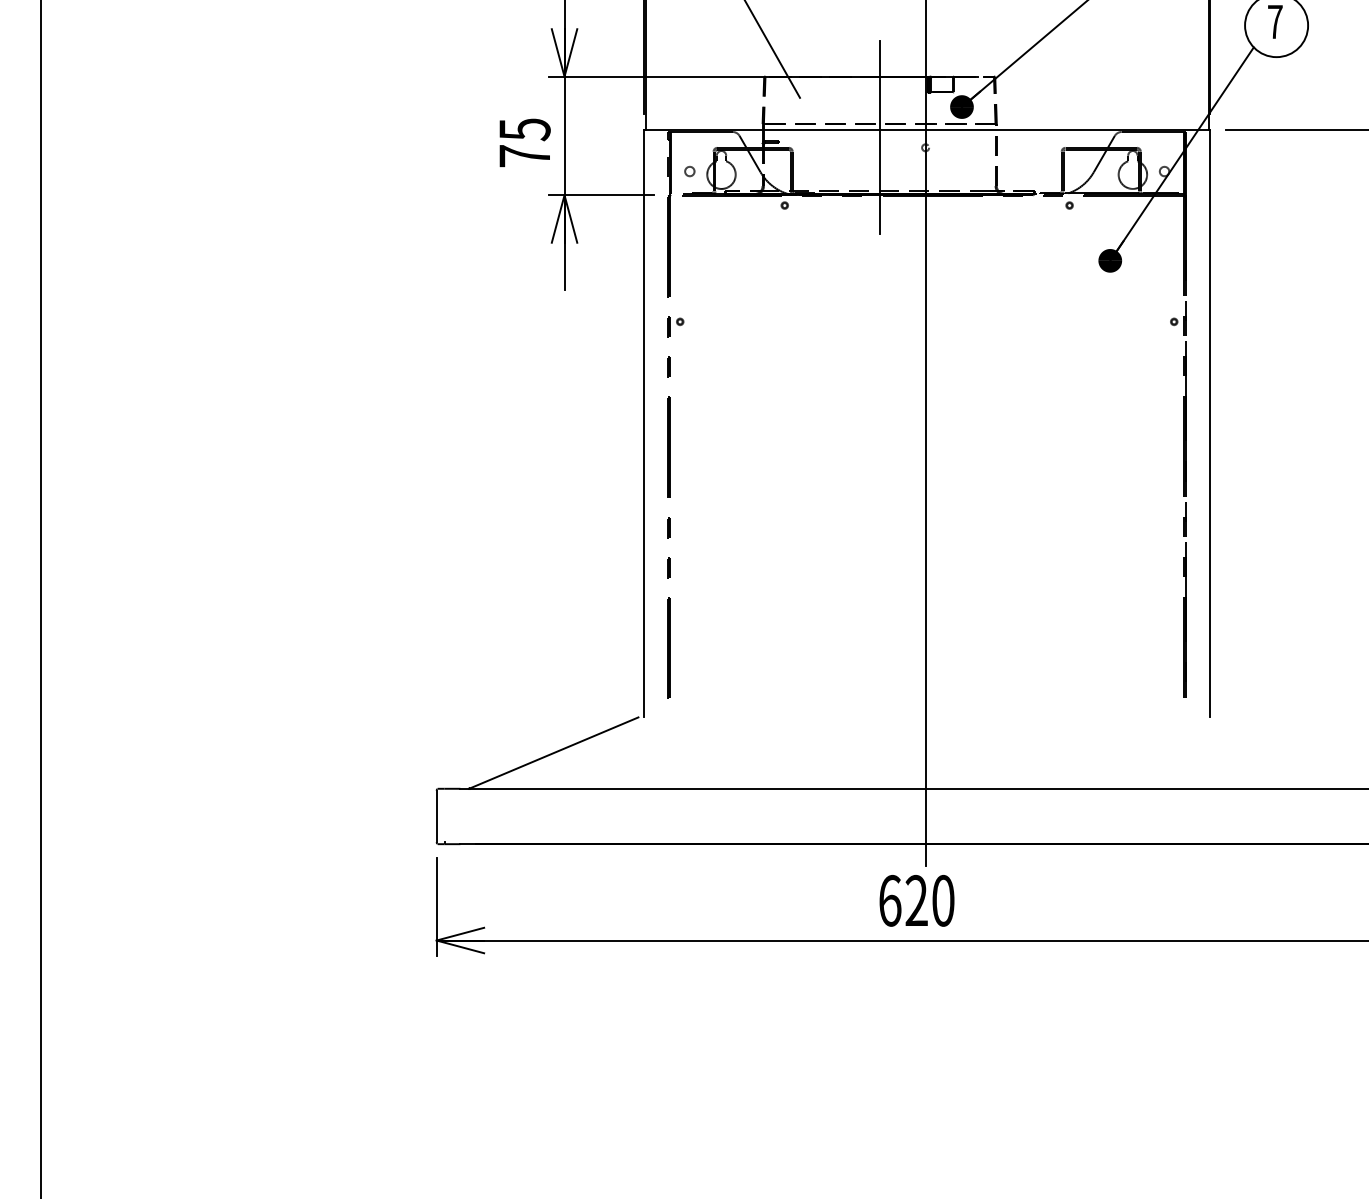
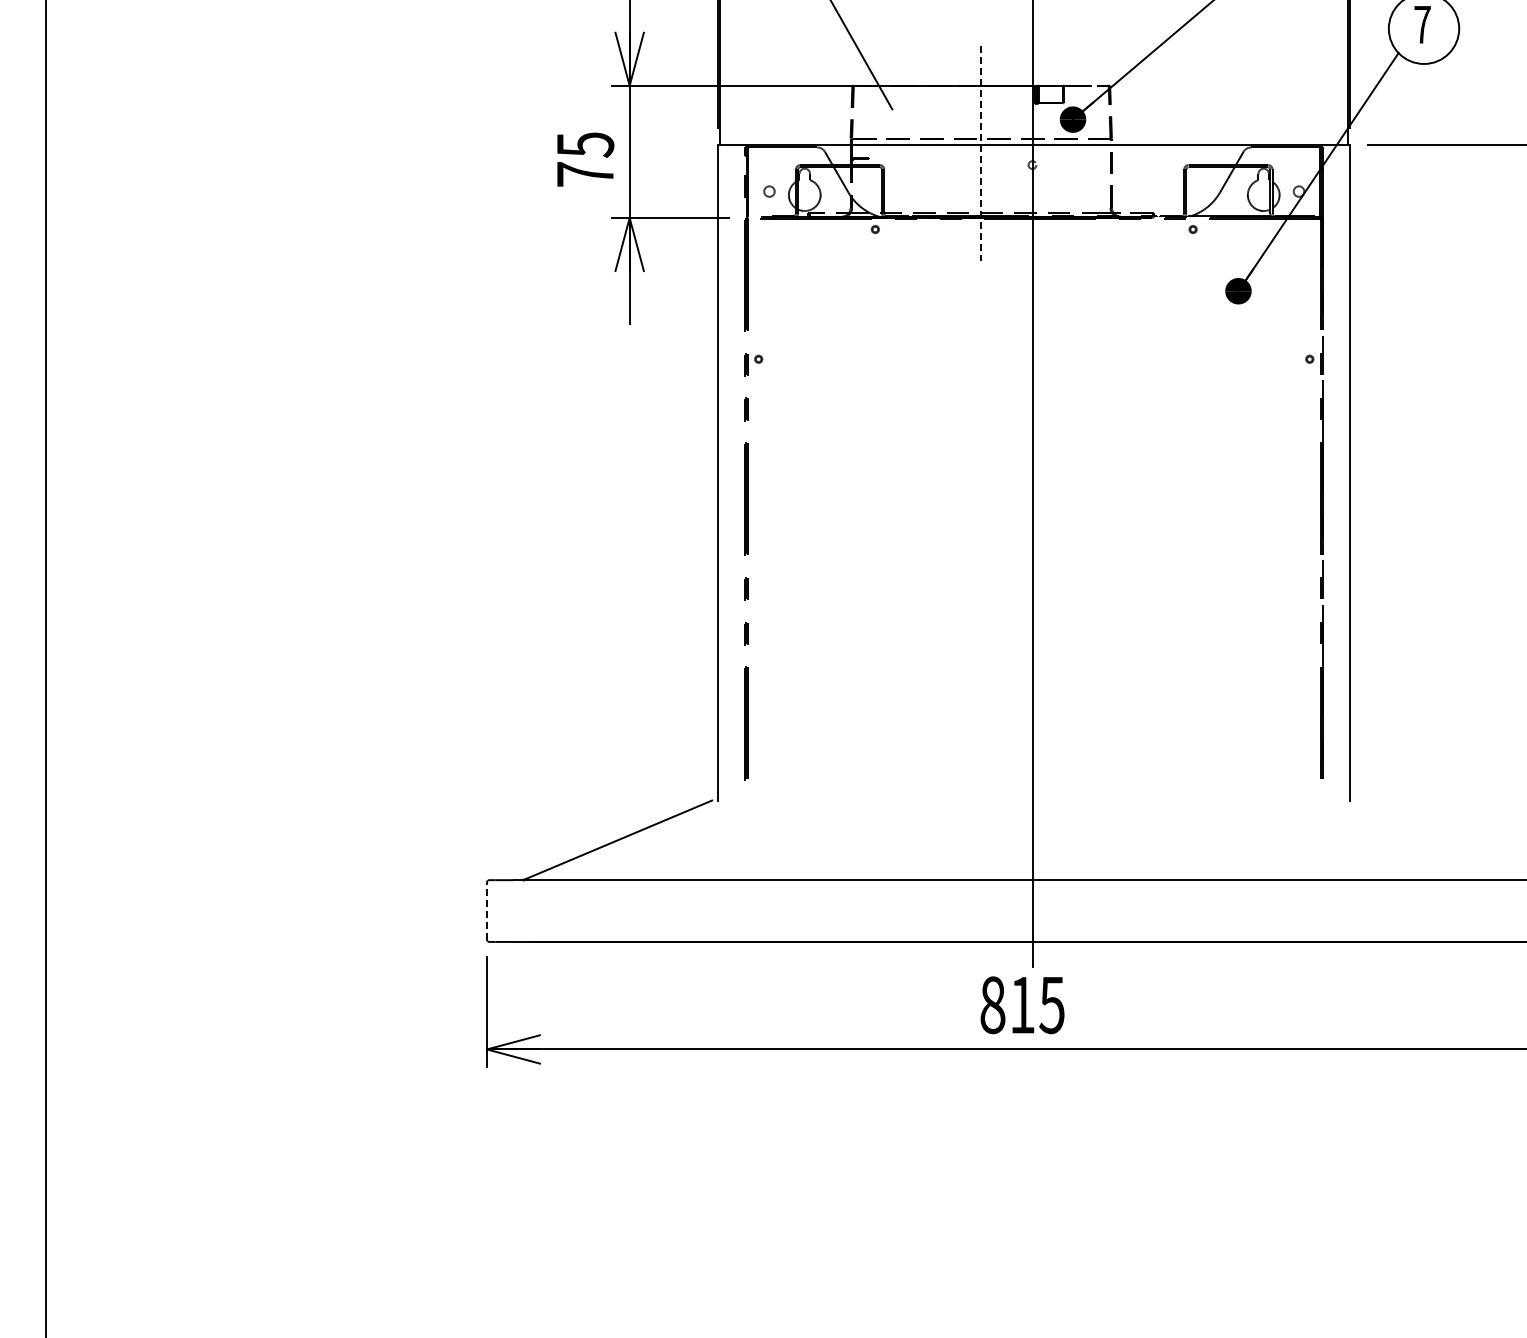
line: (879, 137) -> (981, 153), solid -> dashed
line: (437, 816) -> (487, 911), solid -> dashed
text: (916, 901) -> (1022, 1005), 620 -> 815

